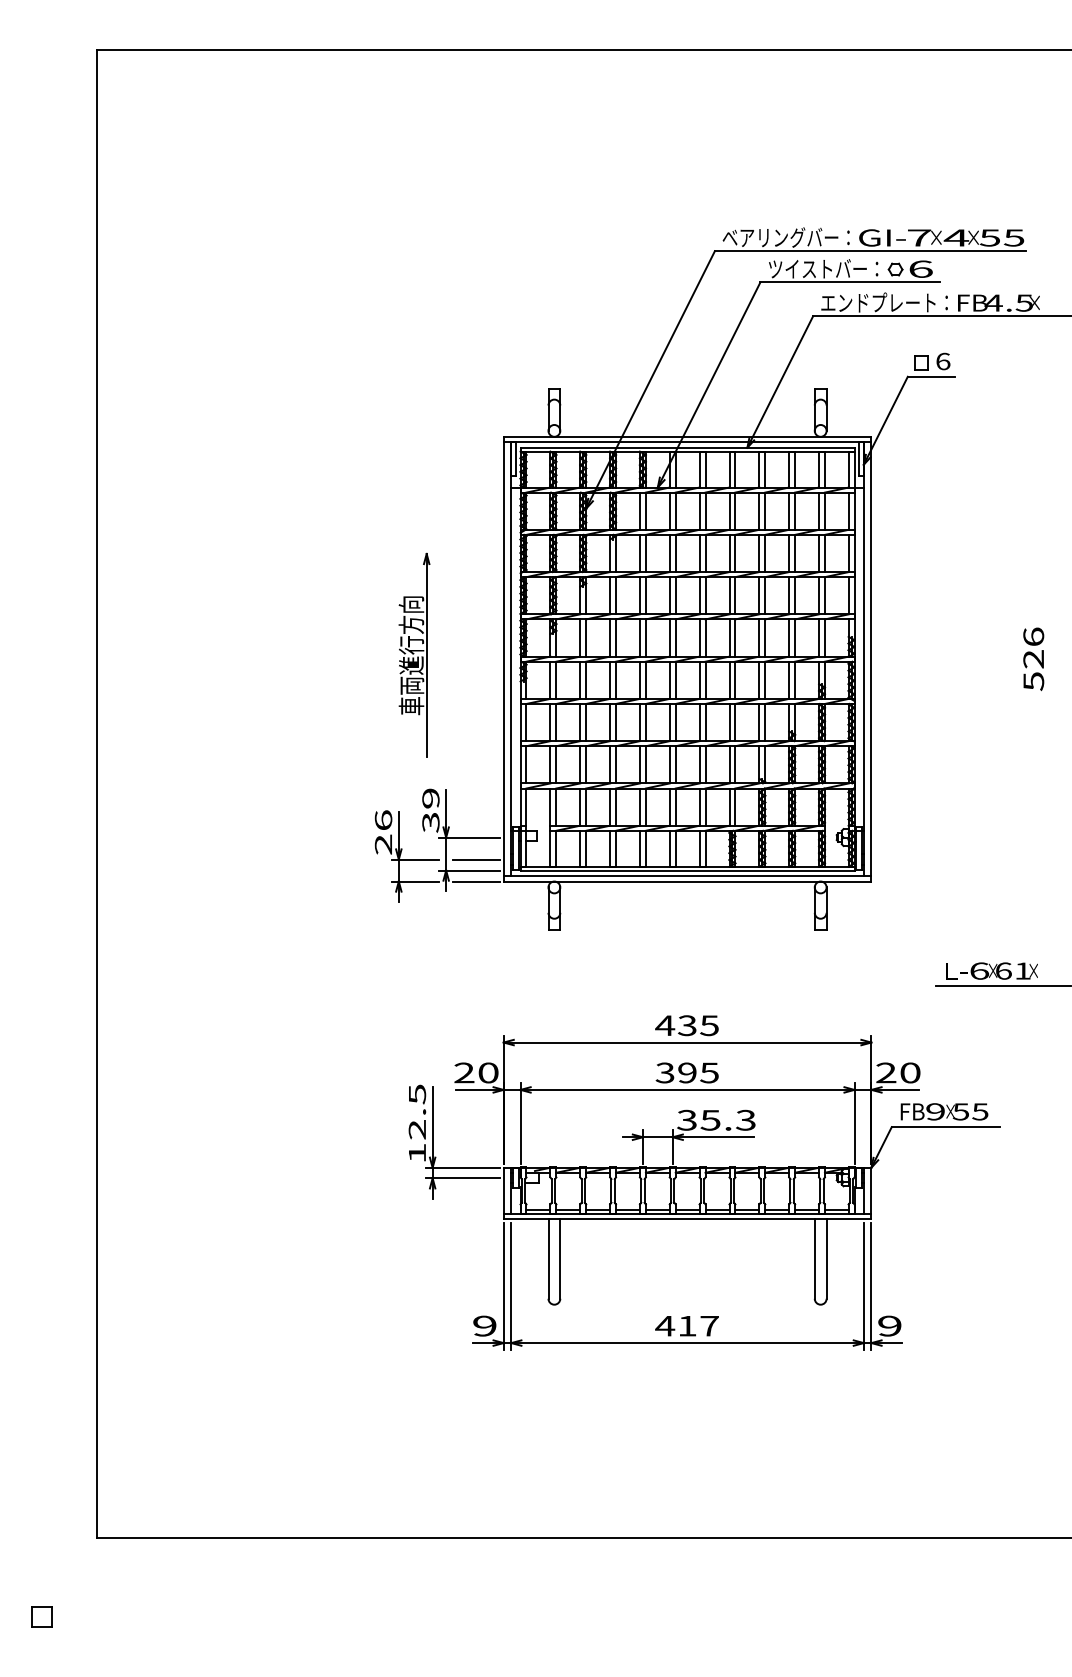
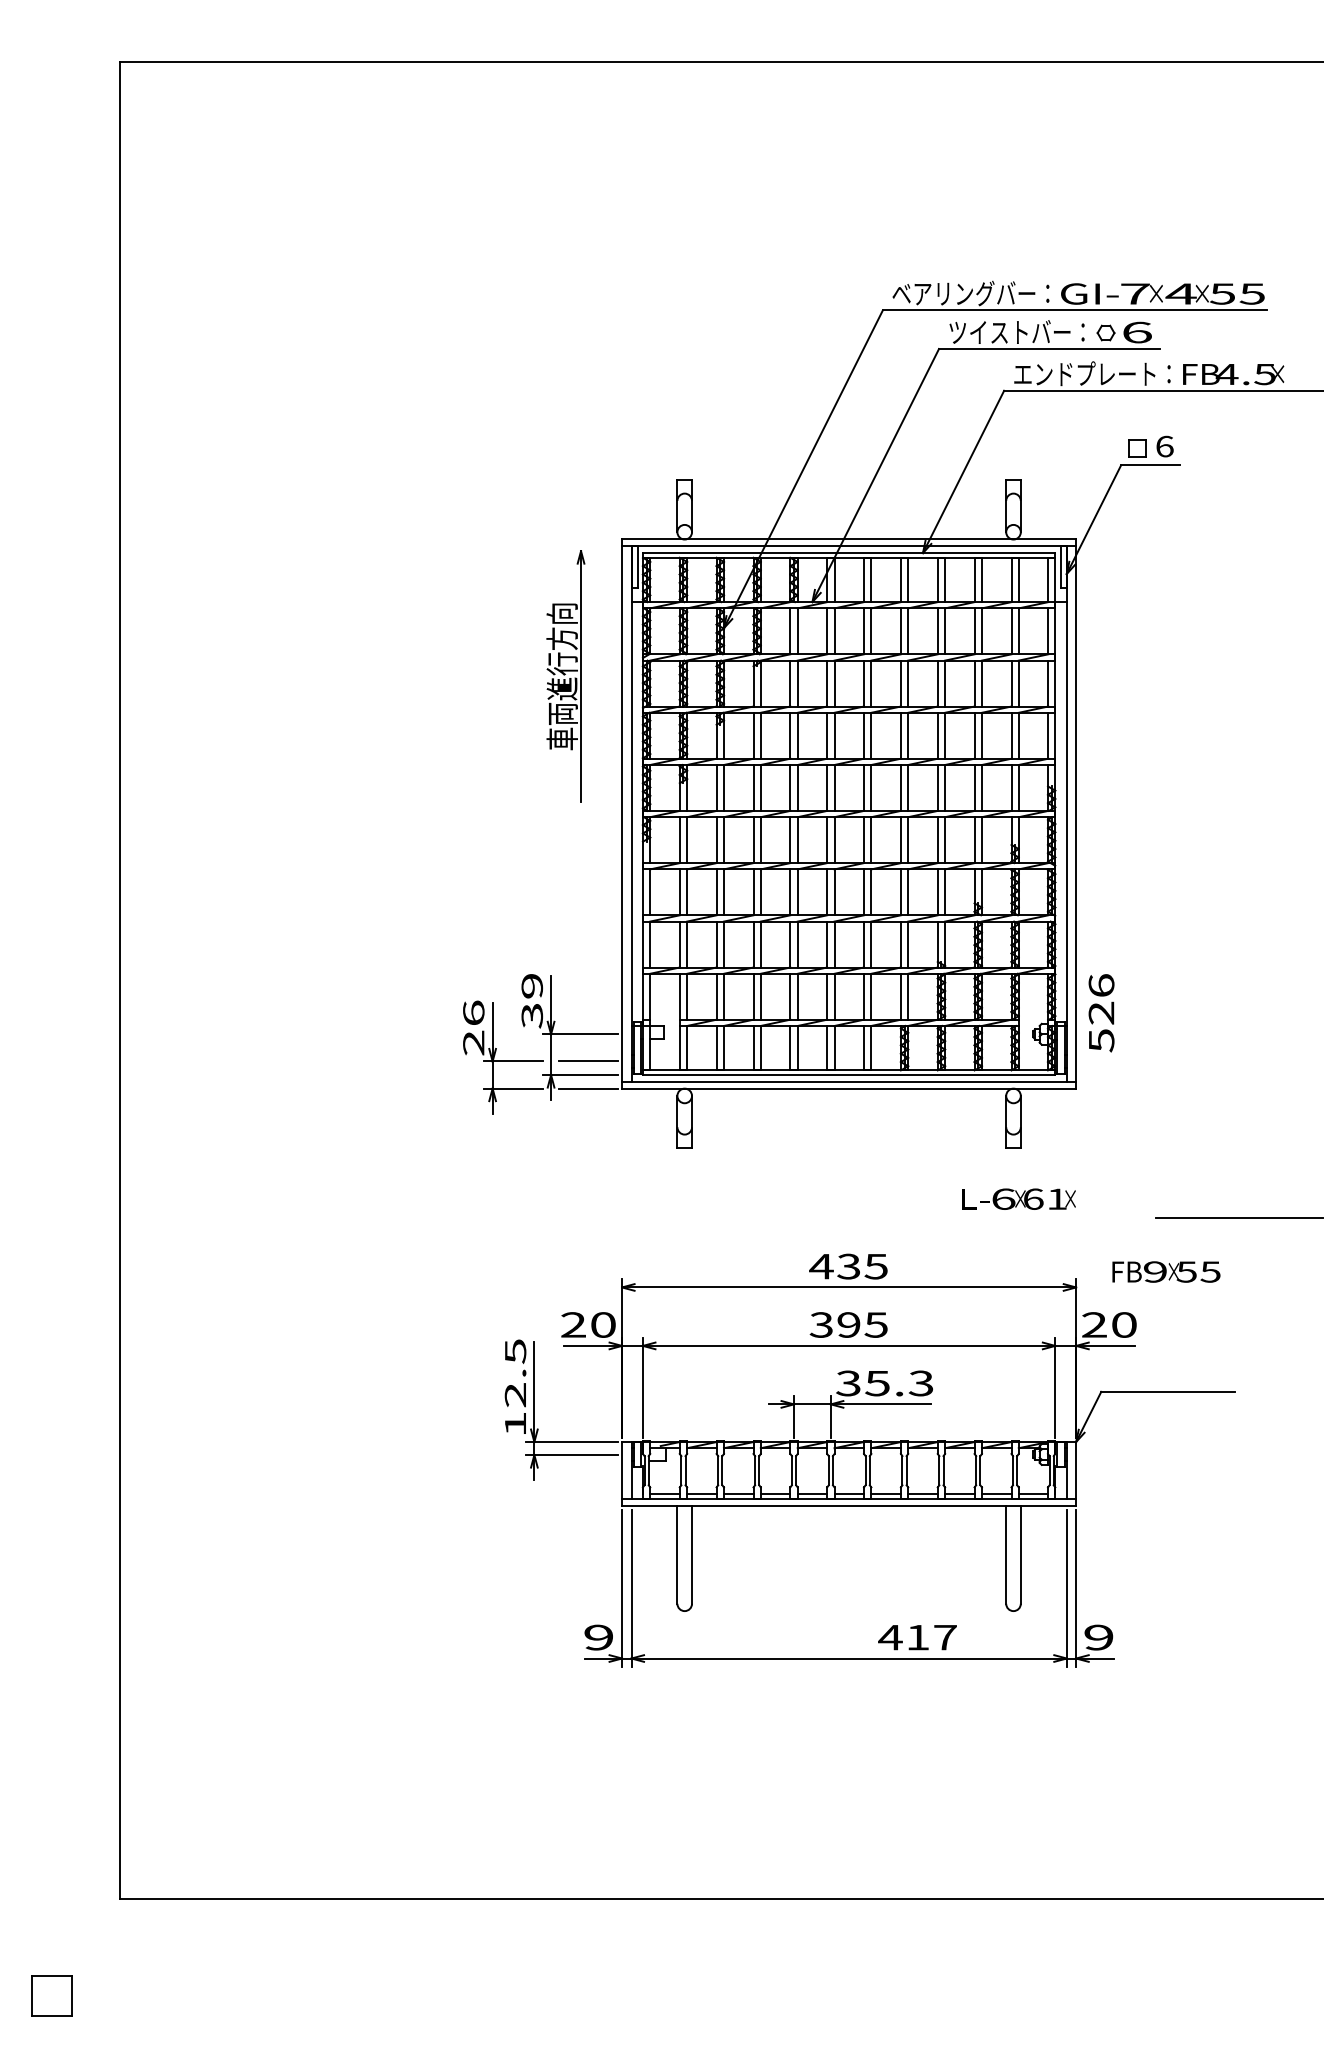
part: (414, 655) -> (565, 676), moved
text: (1033, 659) -> (1101, 1013), moved
text: (991, 970) -> (1018, 1198), moved
text: (944, 1111) -> (1166, 1271), moved
text: (687, 1326) -> (917, 1637), moved
part: (42, 1616) -> (52, 1996), size x1.6

